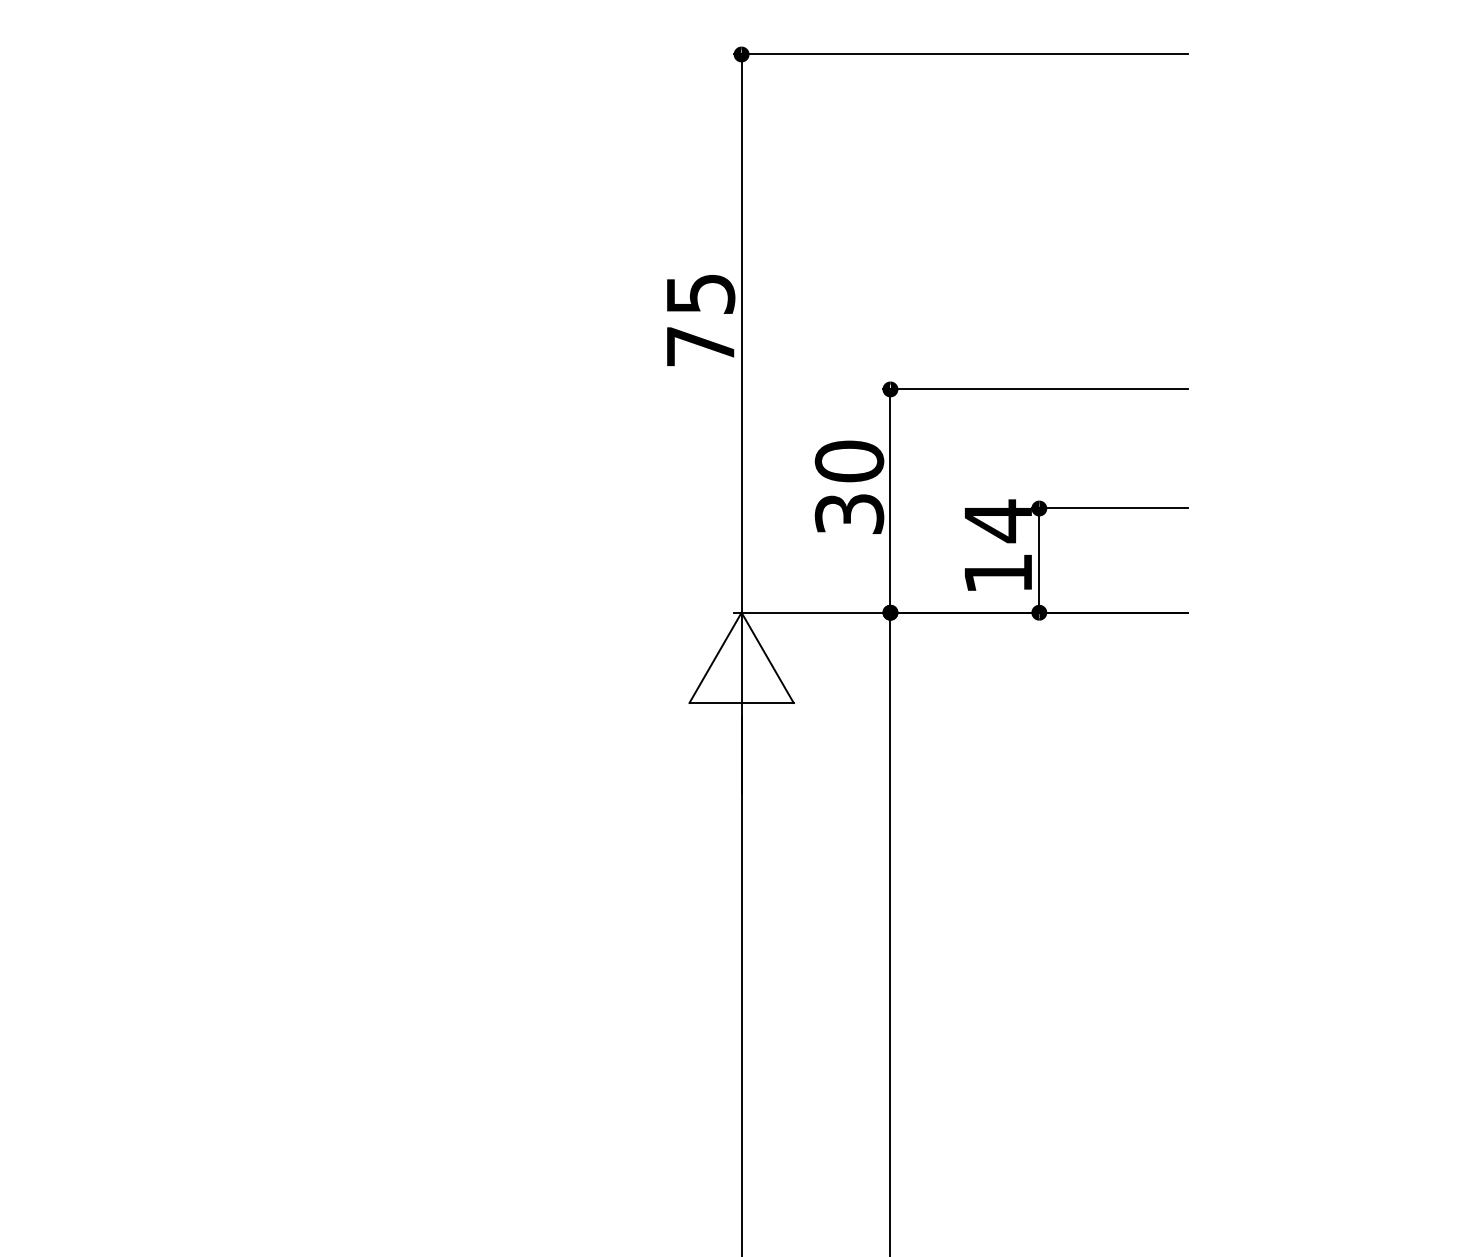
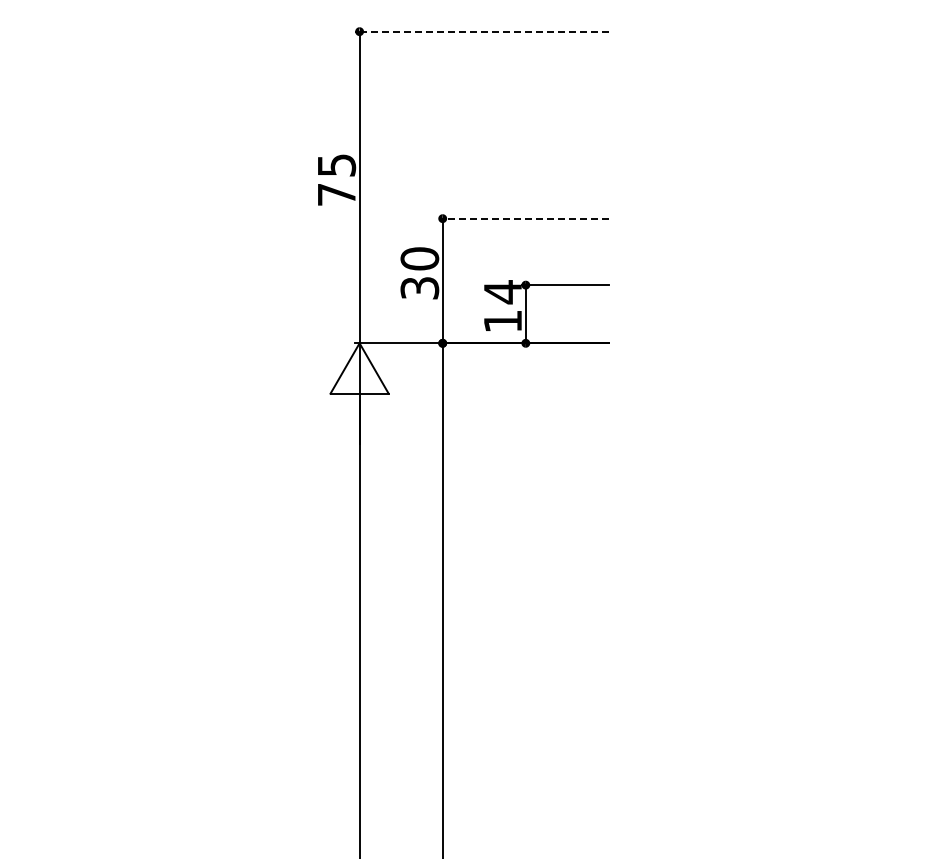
line: (961, 54) -> (482, 31), solid -> dashed
line: (1035, 389) -> (523, 218), solid -> dashed

